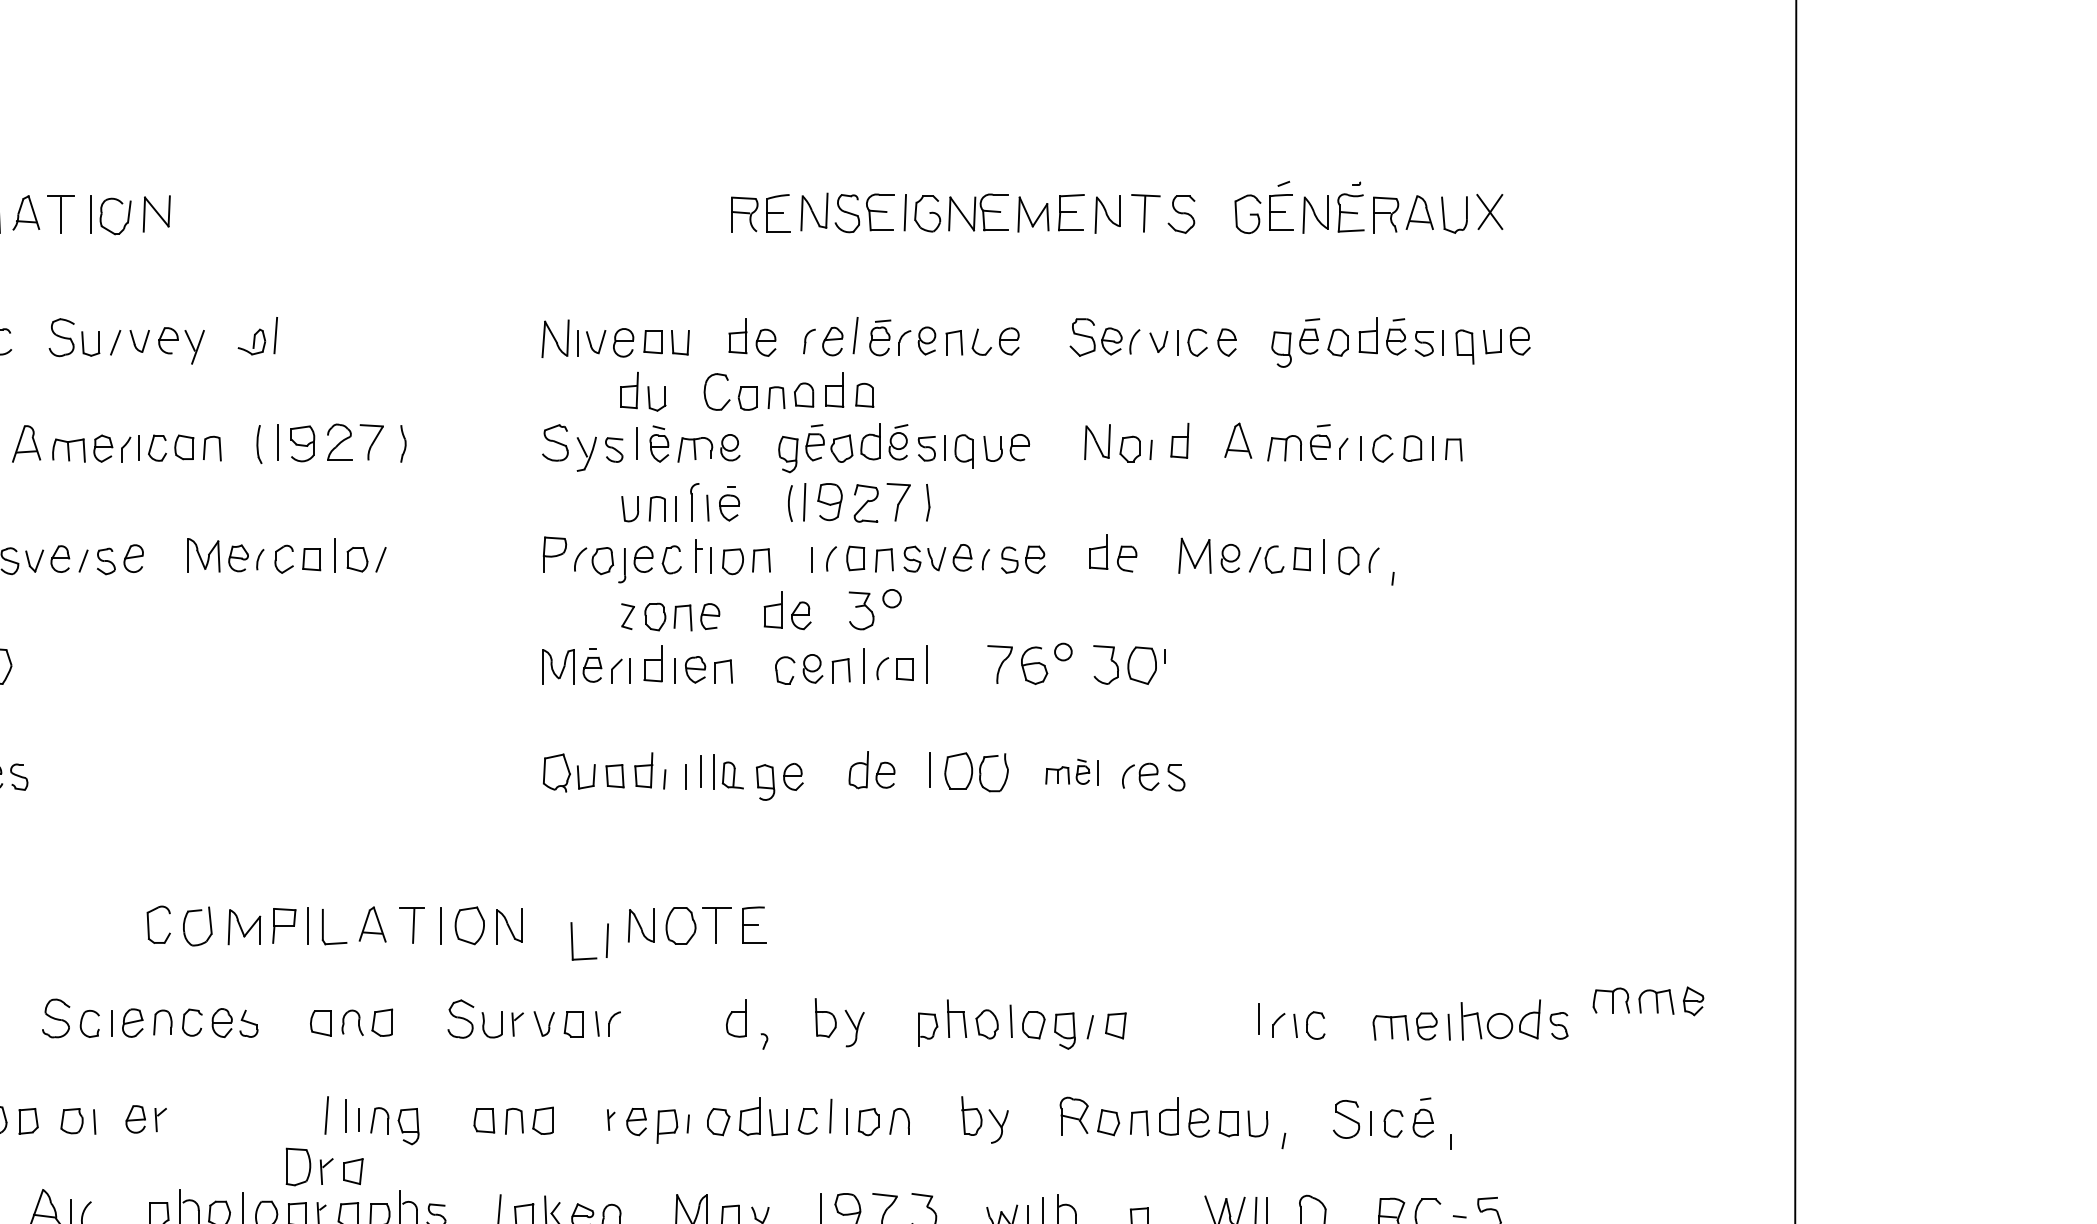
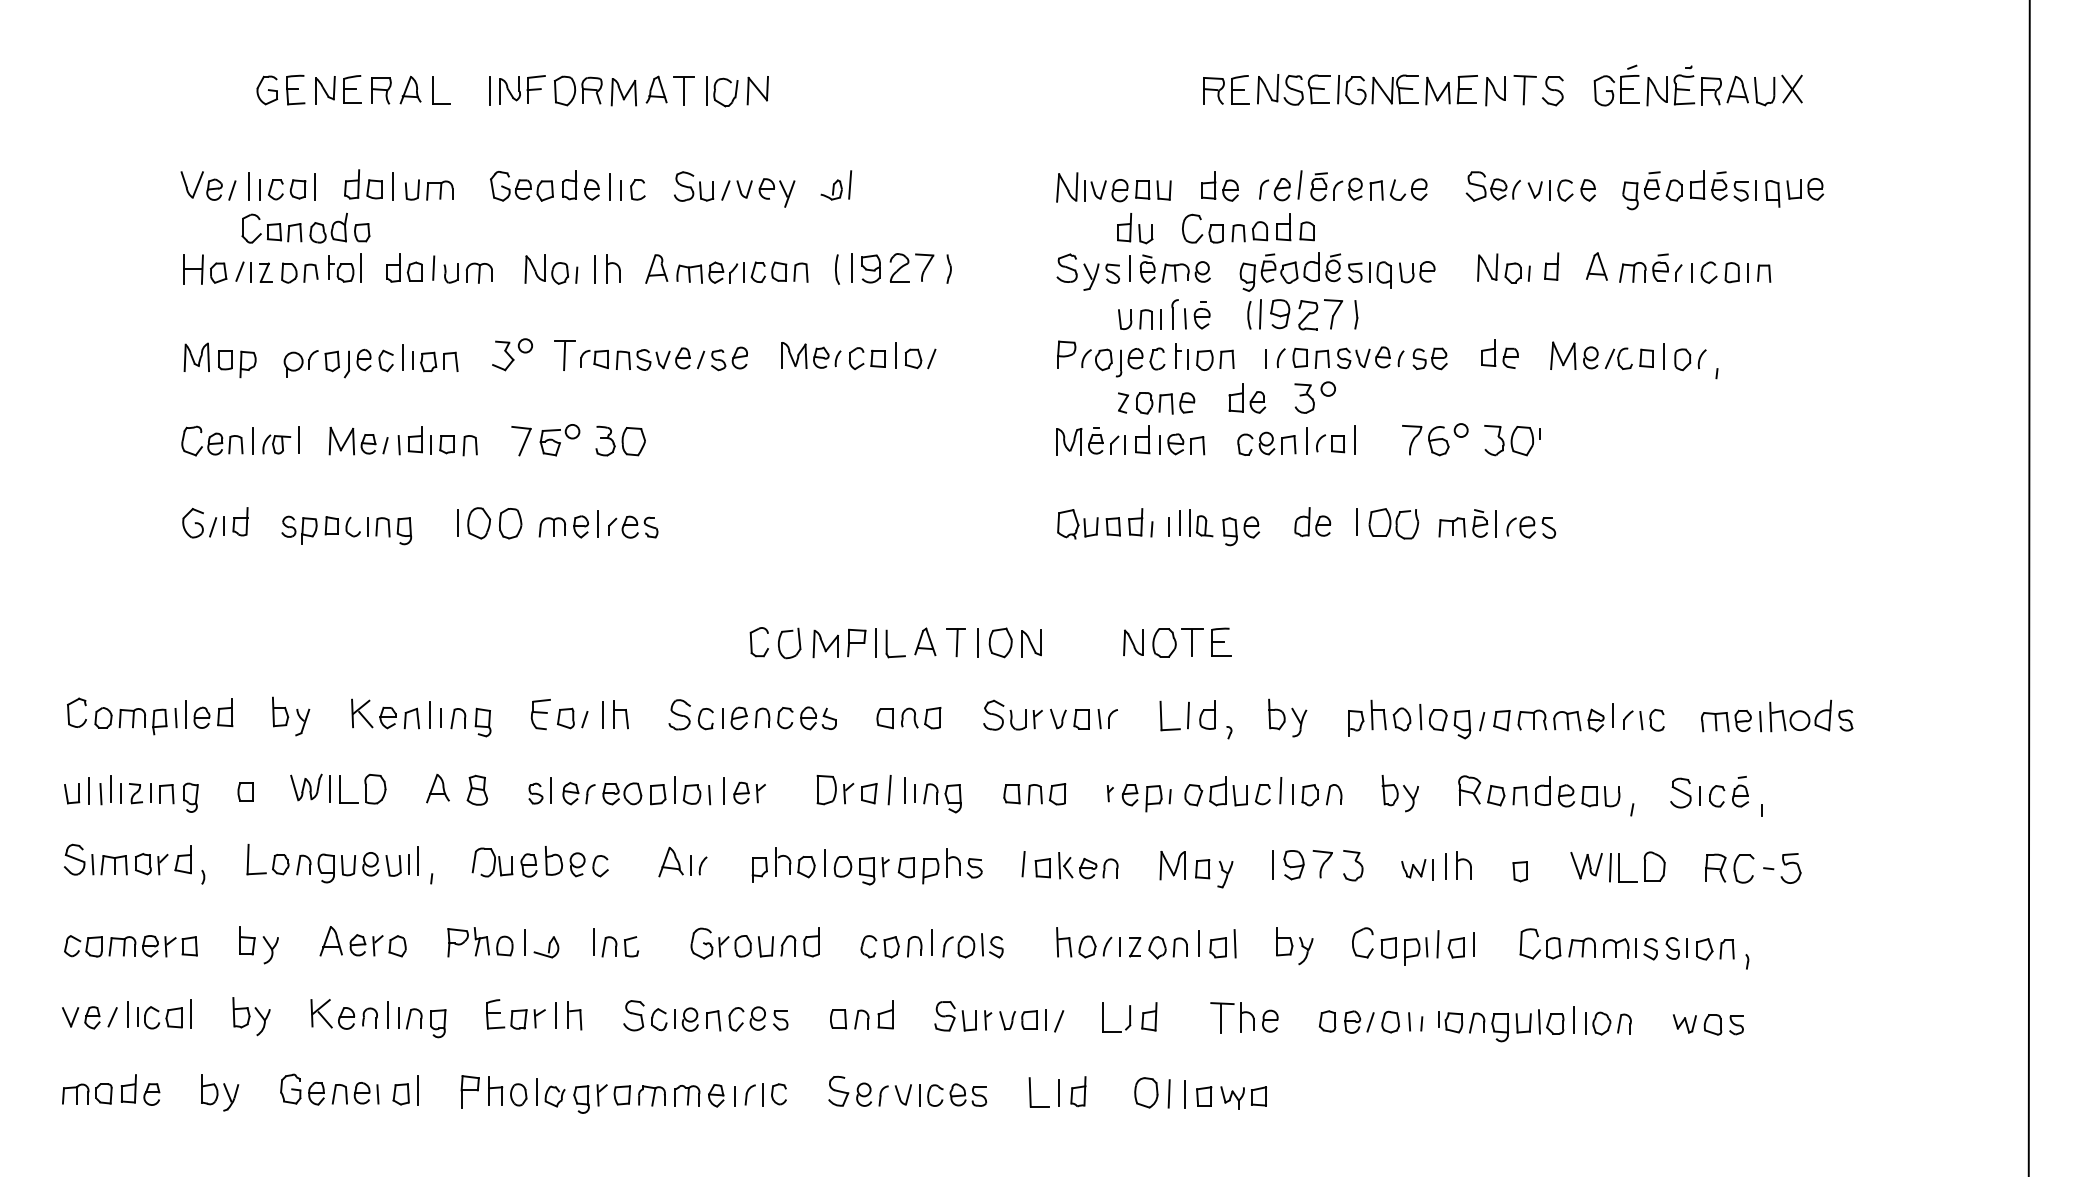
part: (1071, 771) -> (1467, 523), size x1.43
part: (573, 944) -> (1162, 718), moved
part: (1647, 1001) -> (1560, 720), moved
line: (49, 1114) -> (674, 789), added
line: (113, 1116) -> (724, 790), added
part: (323, 1167) -> (846, 790), moved

